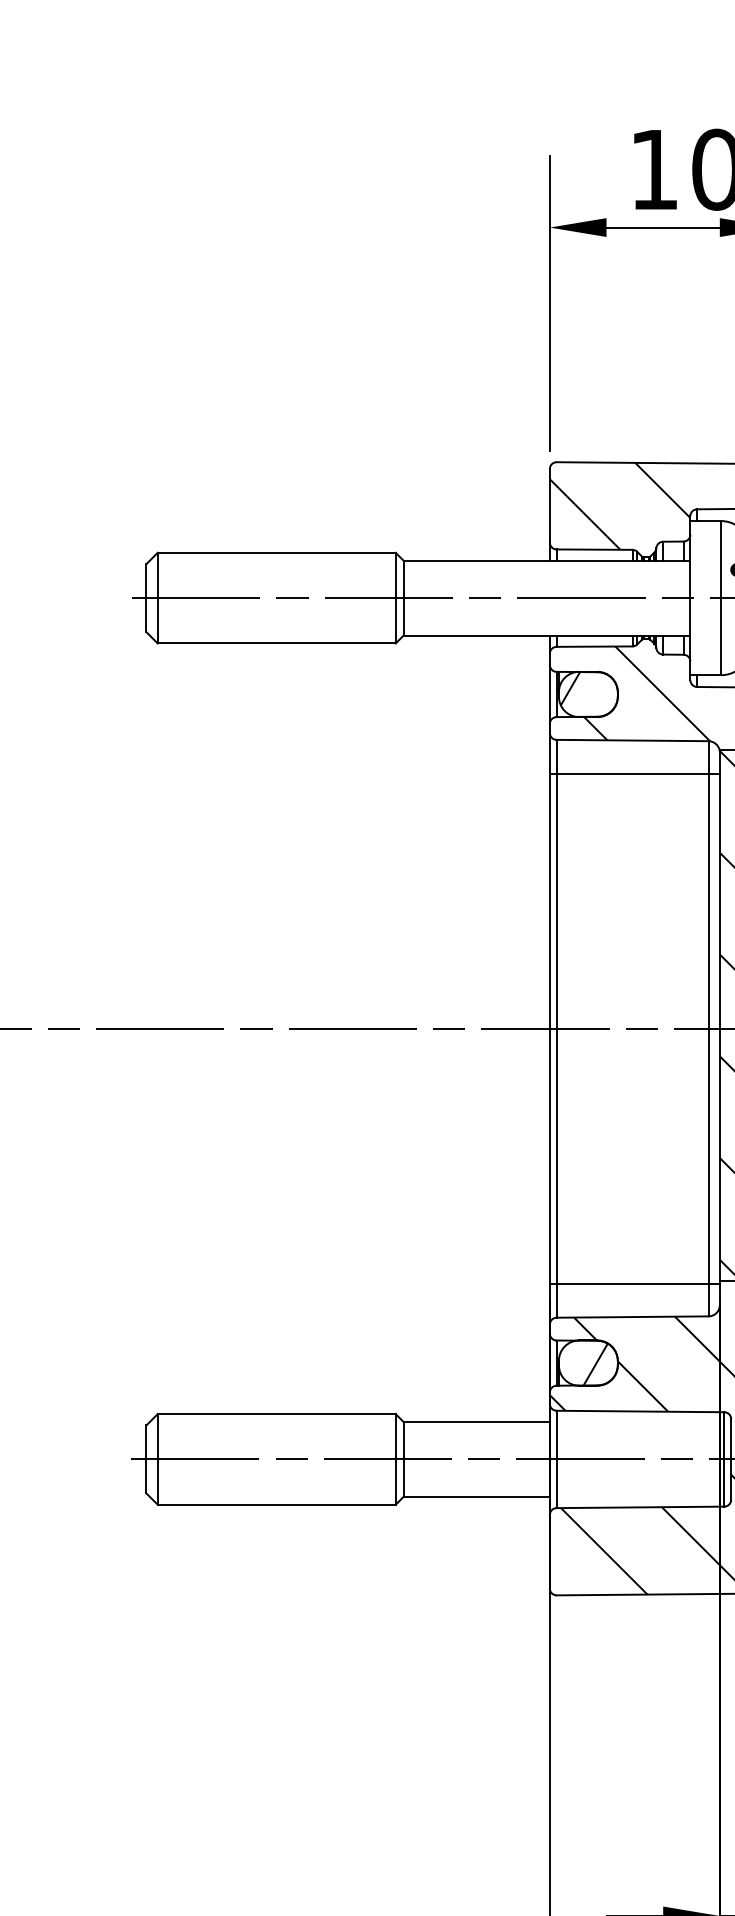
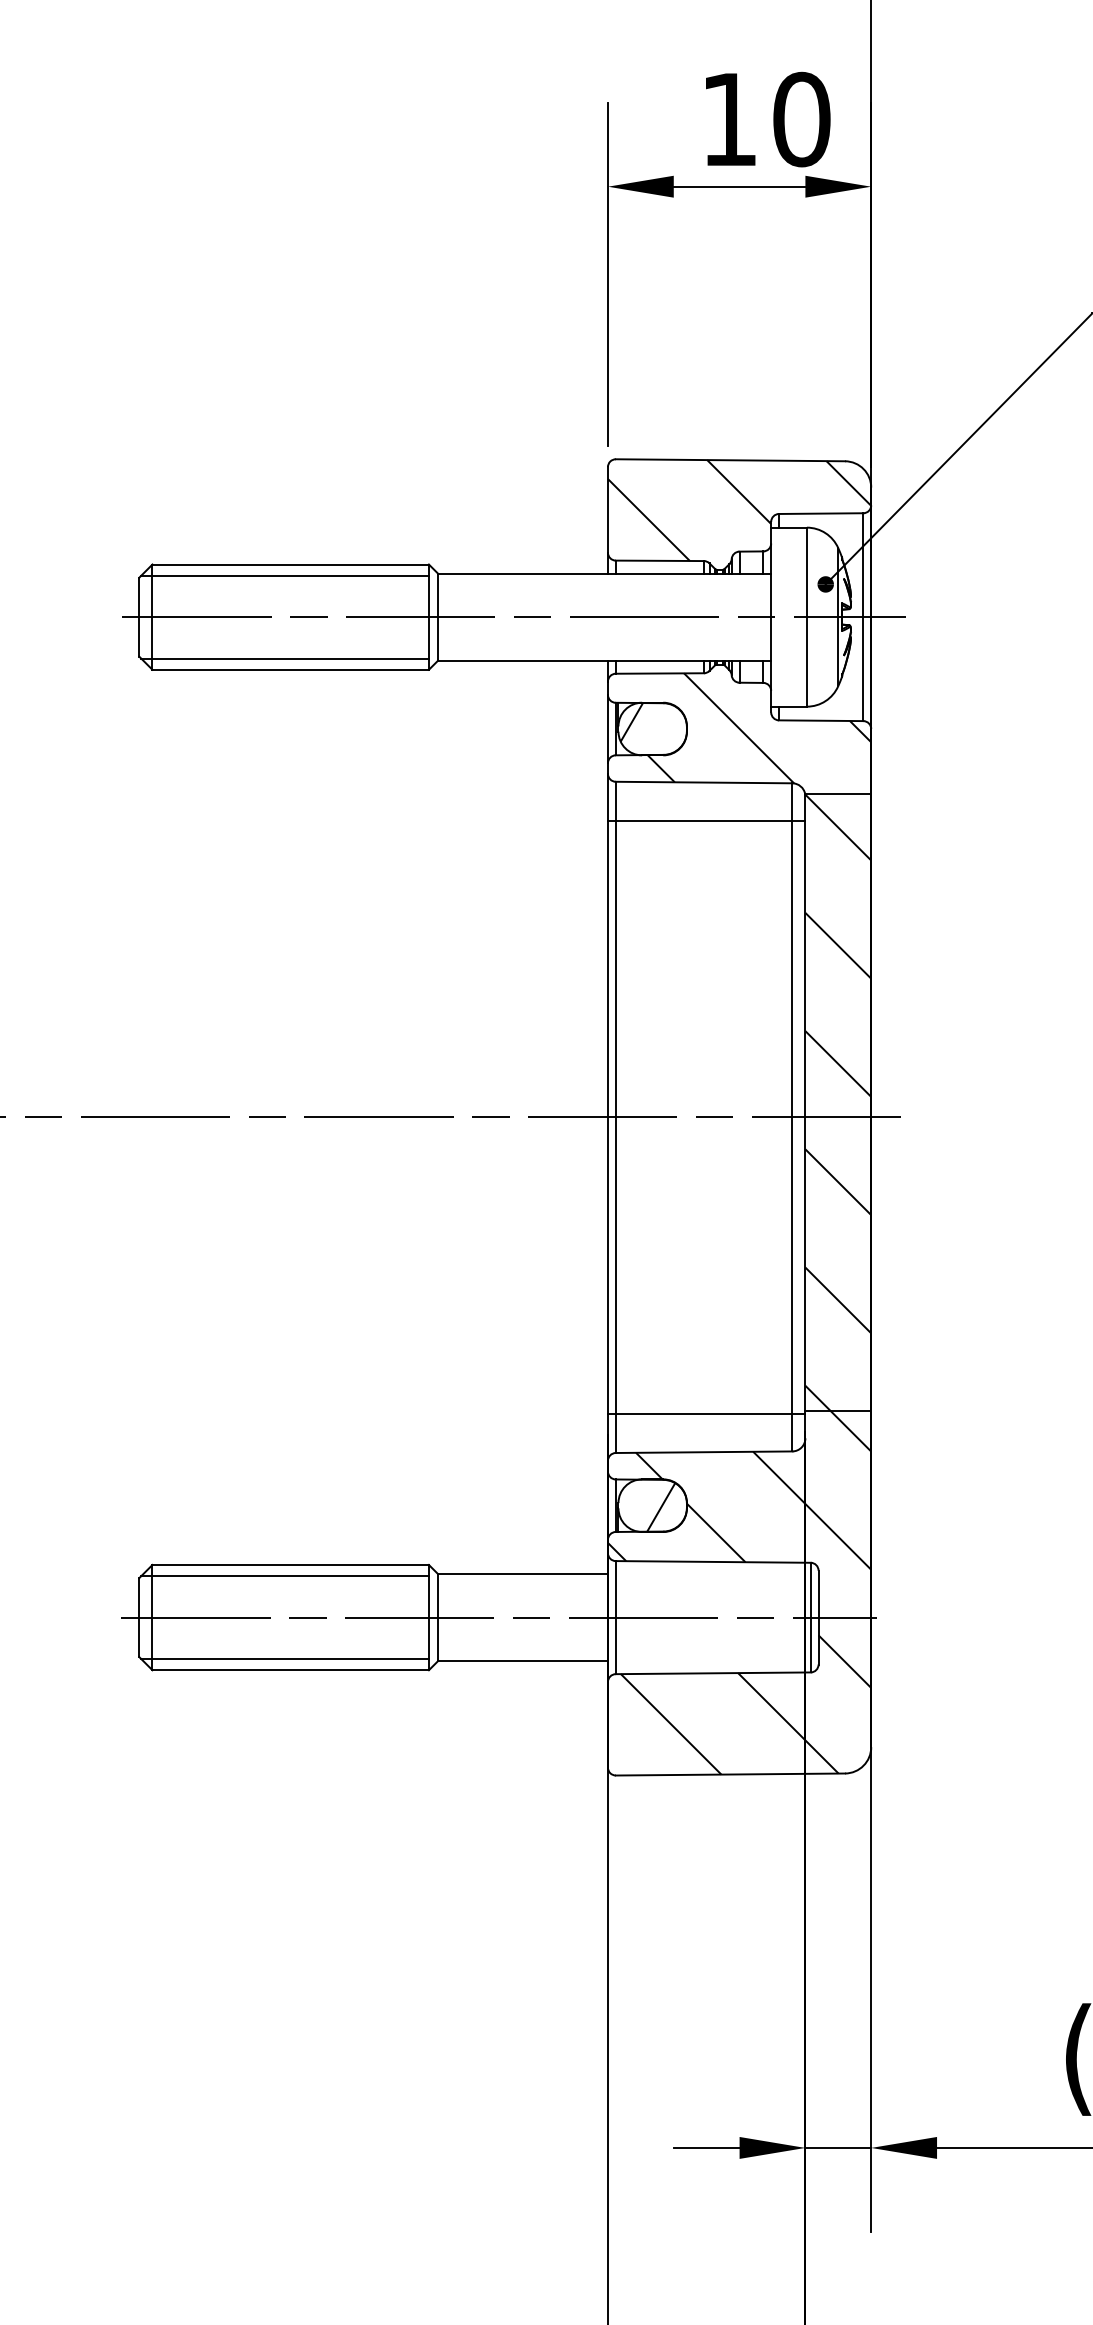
line: (271, 562) -> (284, 575), added
line: (271, 633) -> (284, 658), added
line: (271, 1423) -> (284, 1575), added
line: (271, 1495) -> (284, 1659), added

